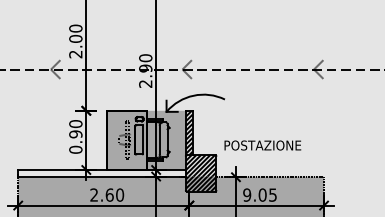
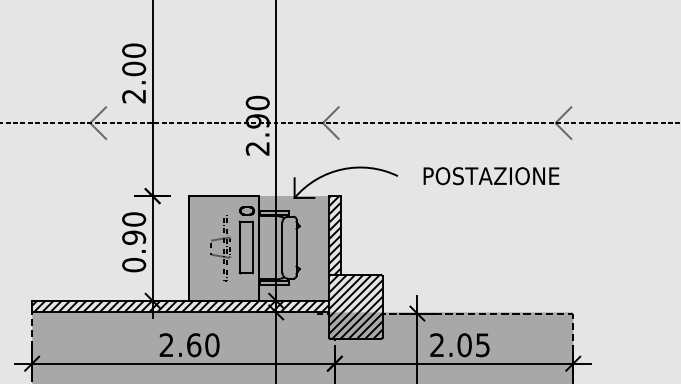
text: (262, 145) -> (490, 176), moved
hatch: (102, 172) -> (181, 305), added
text: (247, 194) -> (437, 344), 9.05 -> 2.05

